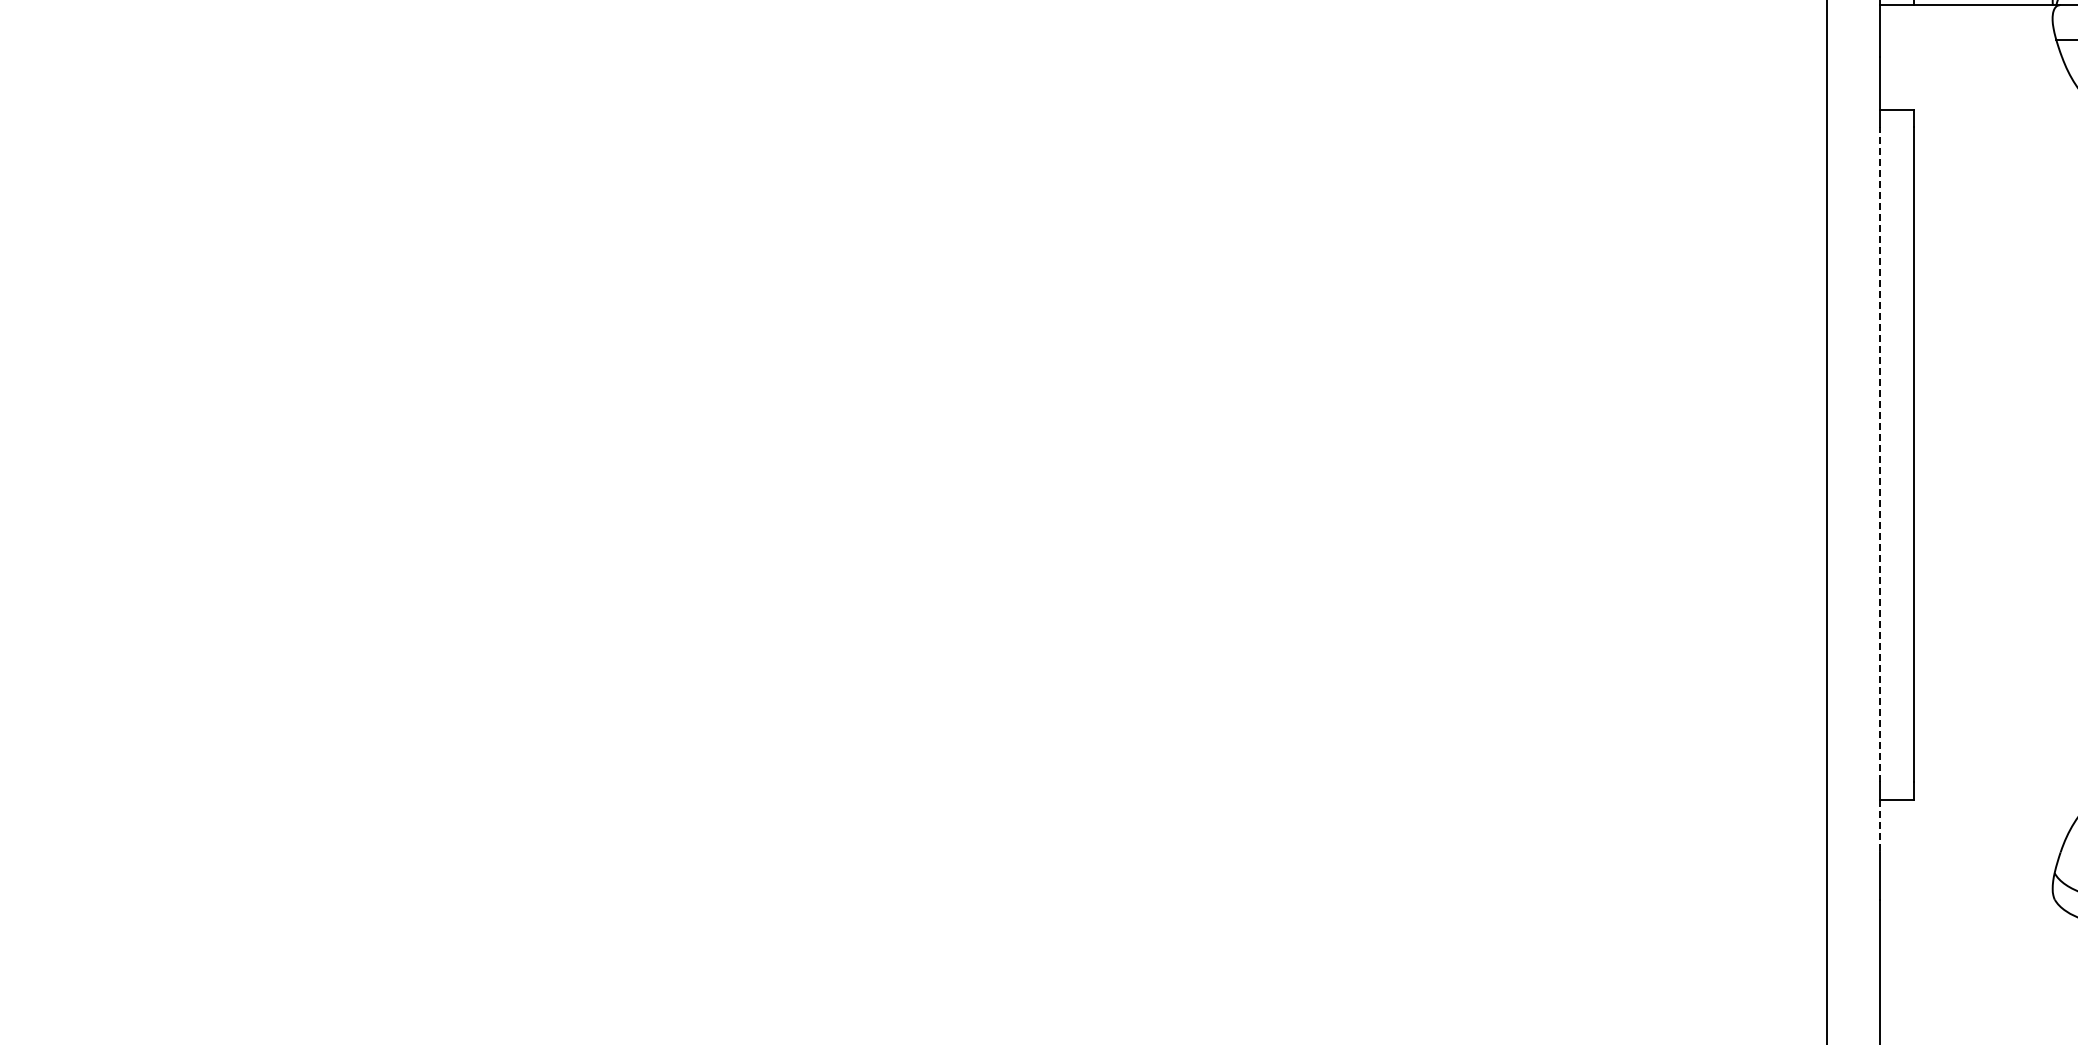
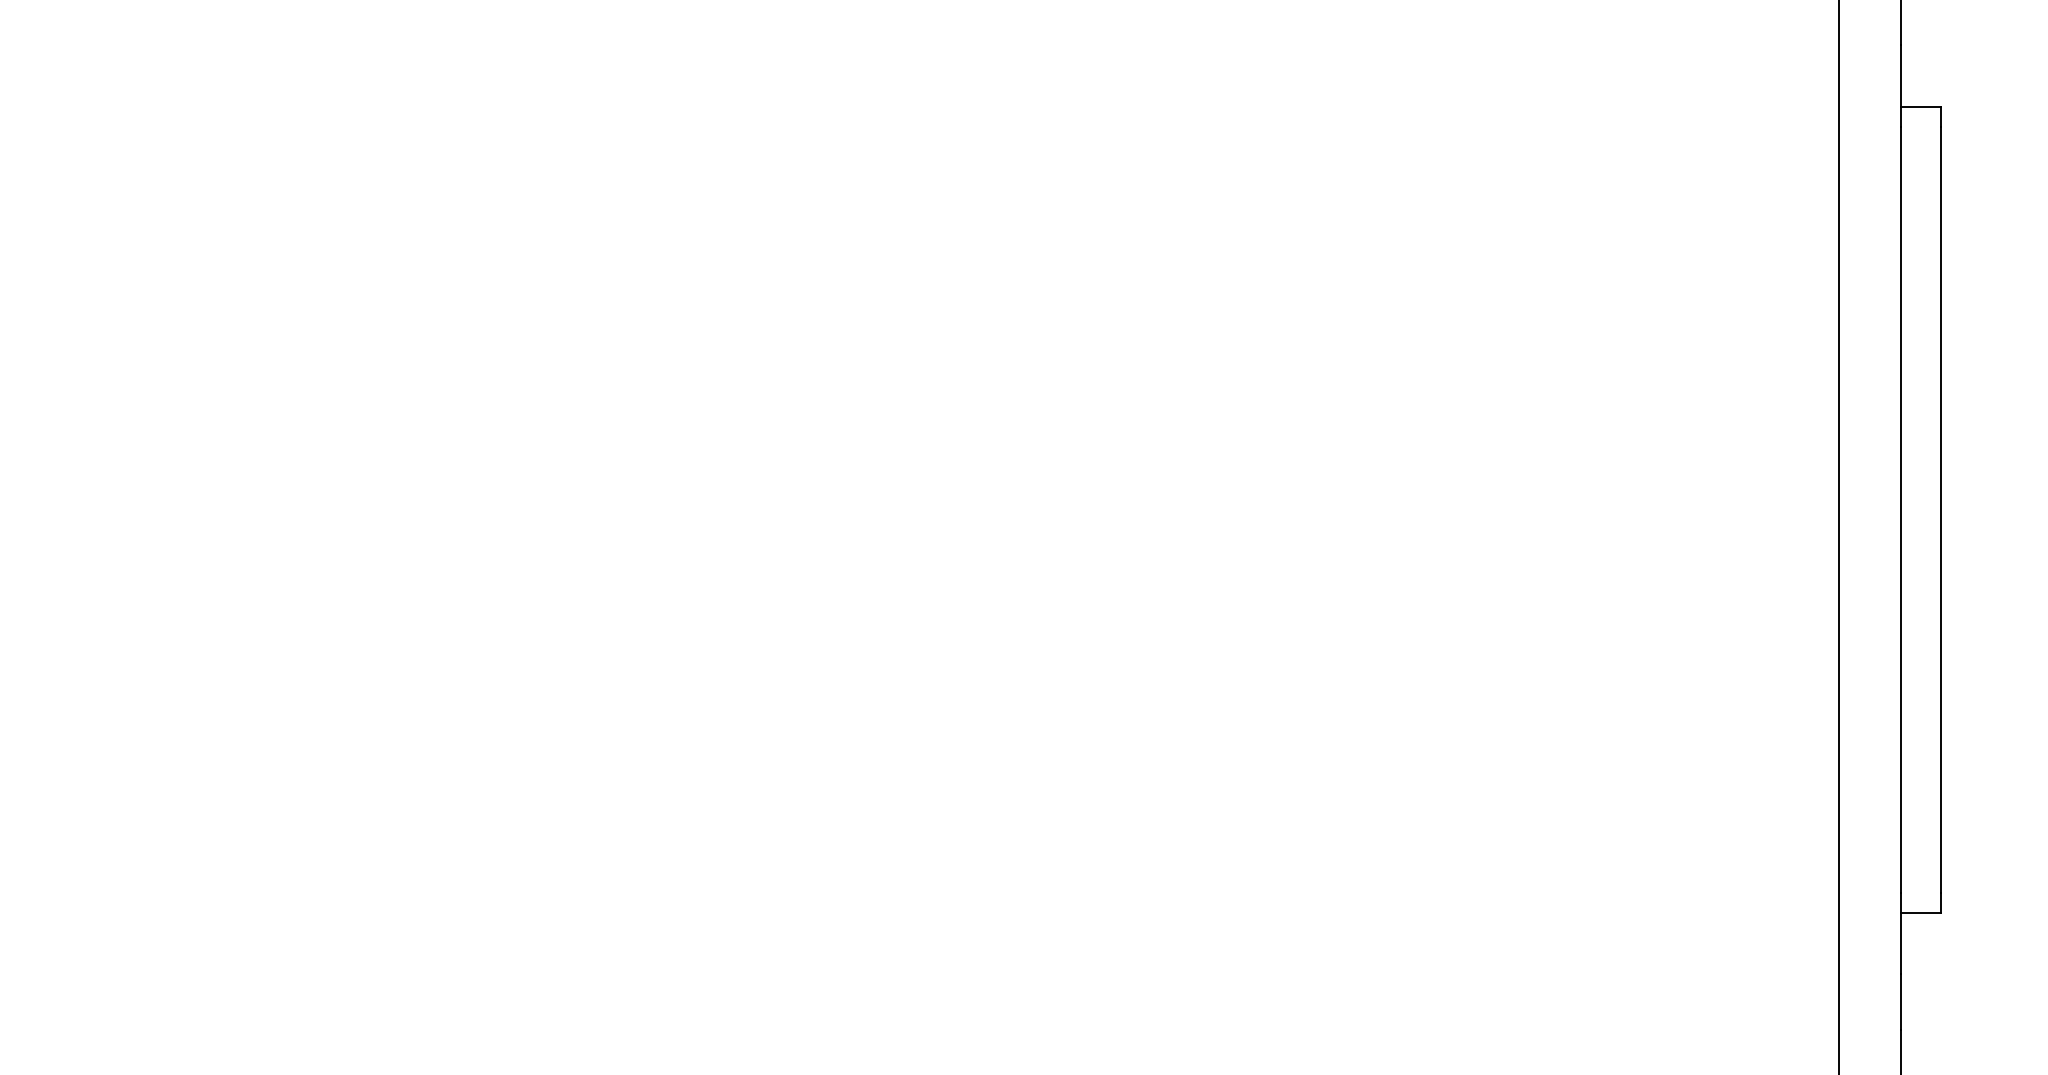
line: (1879, 454) -> (1900, 509), dashed -> solid
line: (1879, 826) -> (1900, 944), dashed -> solid

